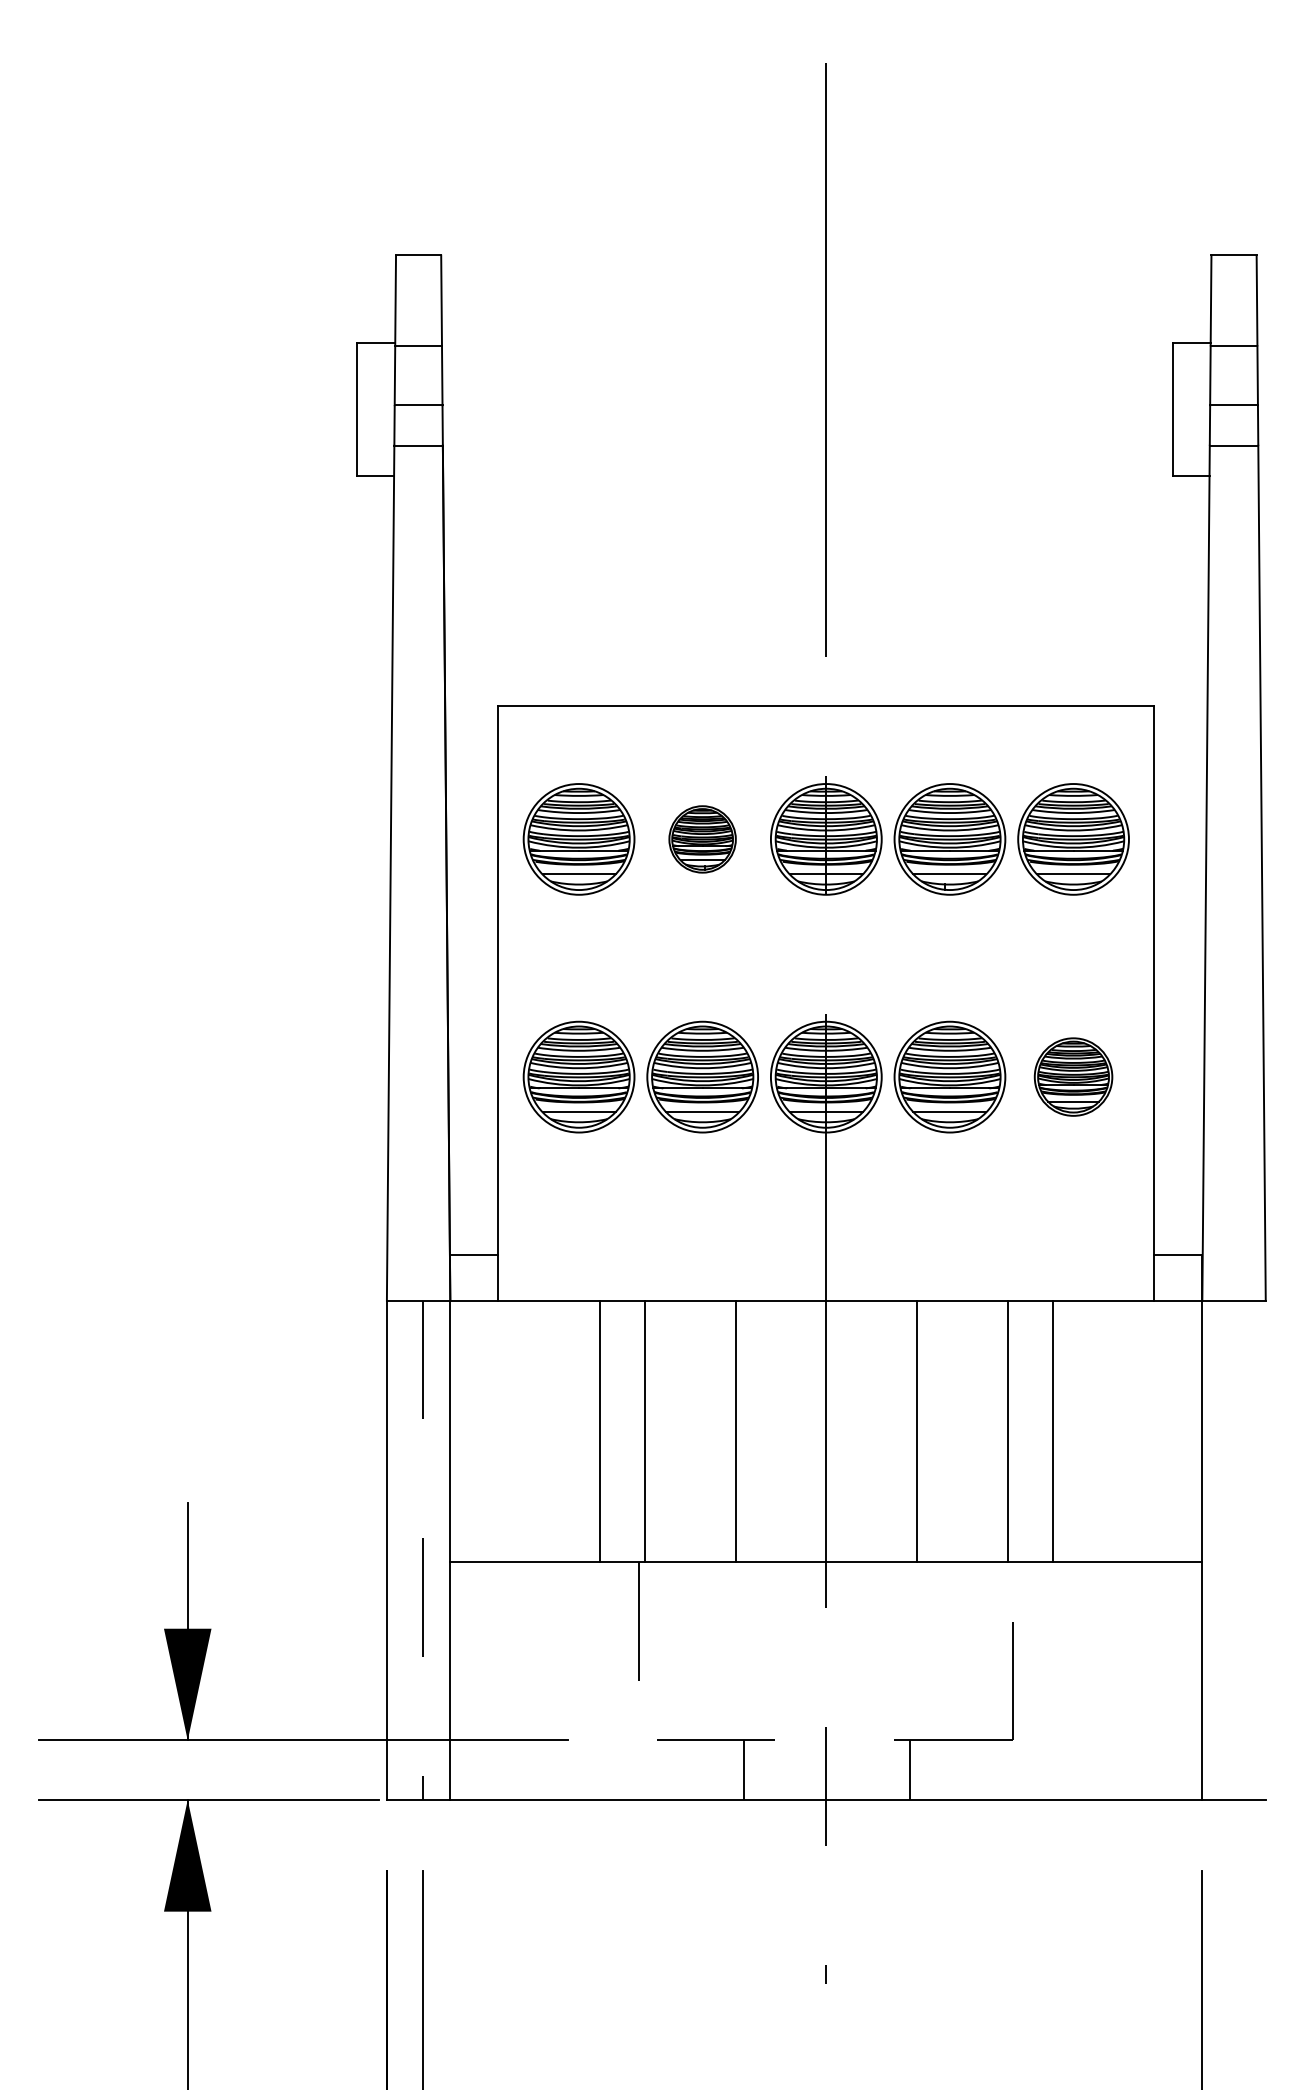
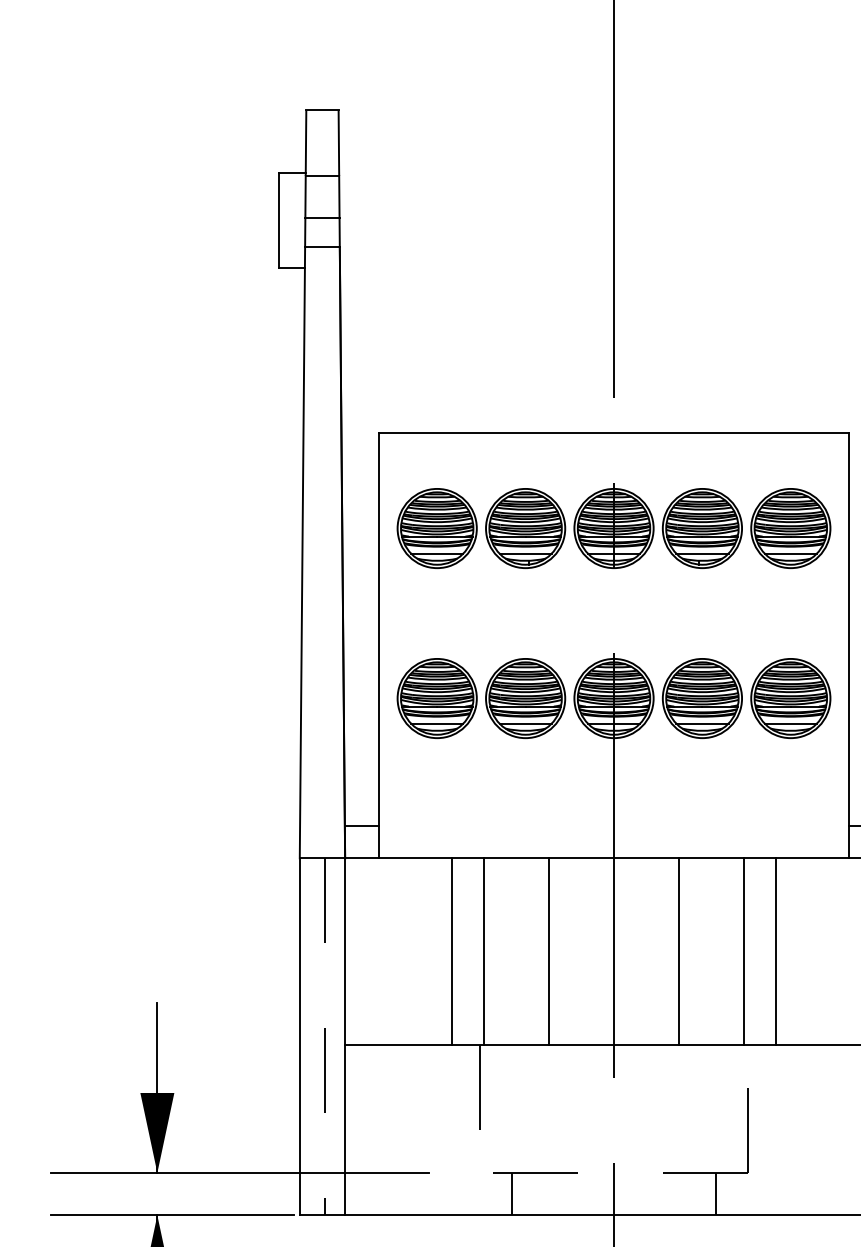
part: (702, 839) -> (525, 528), size x1.67
part: (1073, 1076) -> (790, 698), size x1.43
line: (744, 1769) -> (512, 1193), moved
line: (909, 1769) -> (715, 1193), moved

